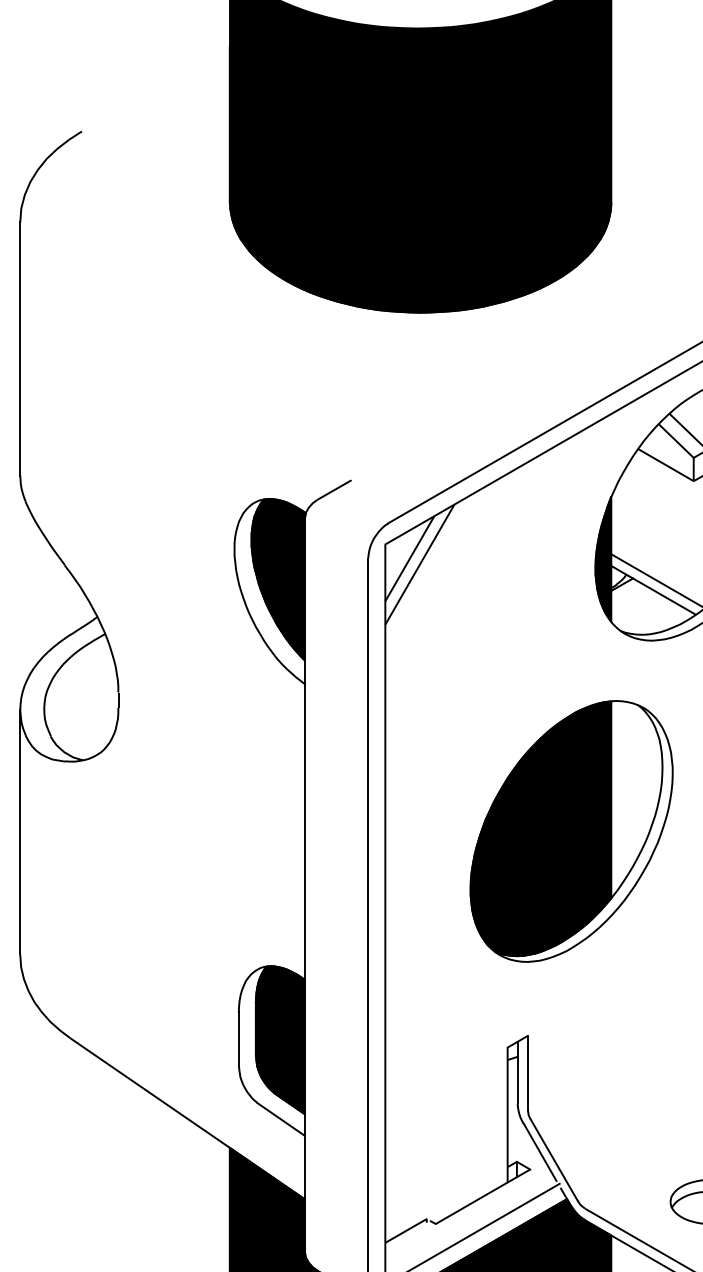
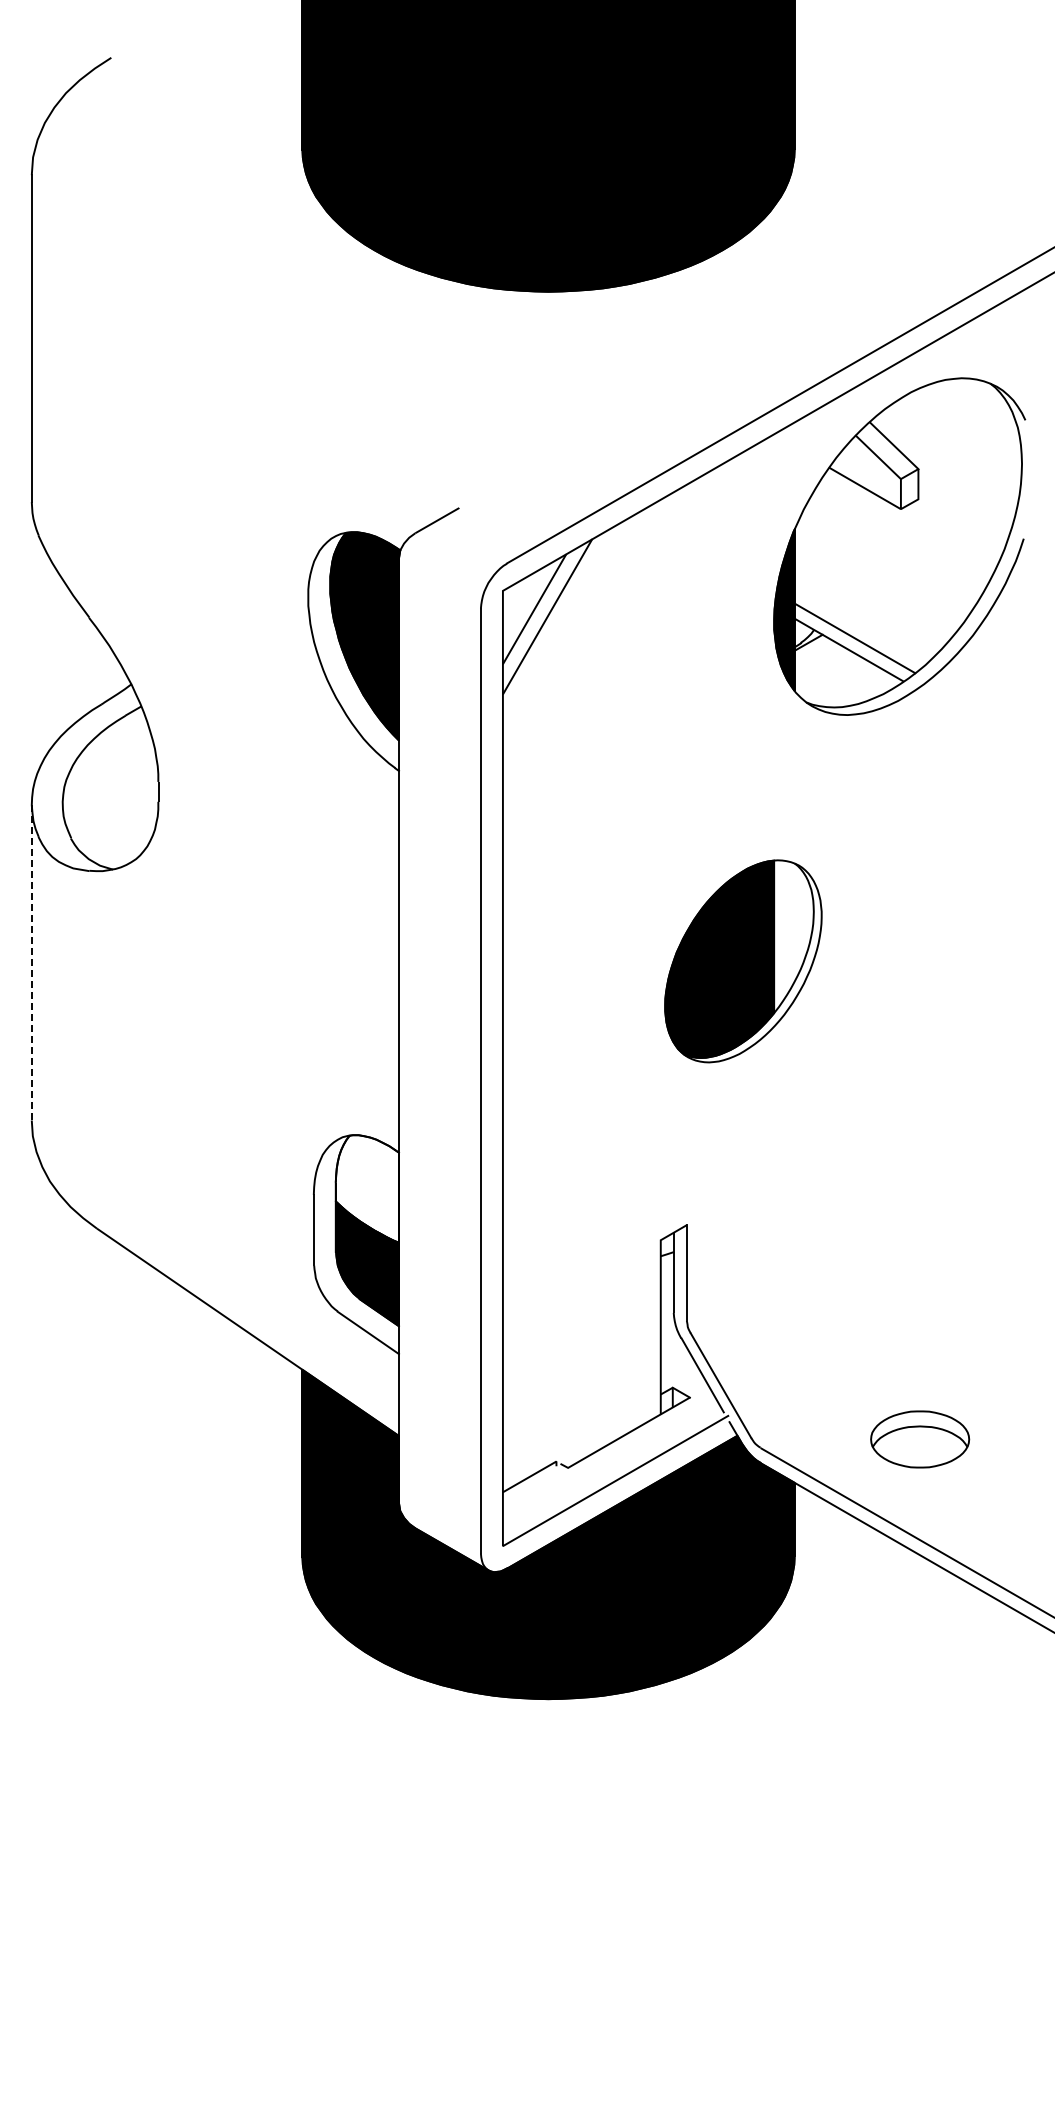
line: (20, 830) -> (31, 960), solid -> dashed
part: (571, 831) -> (743, 961), size x0.6
fill: (279, 1007) -> (366, 1188), removed

